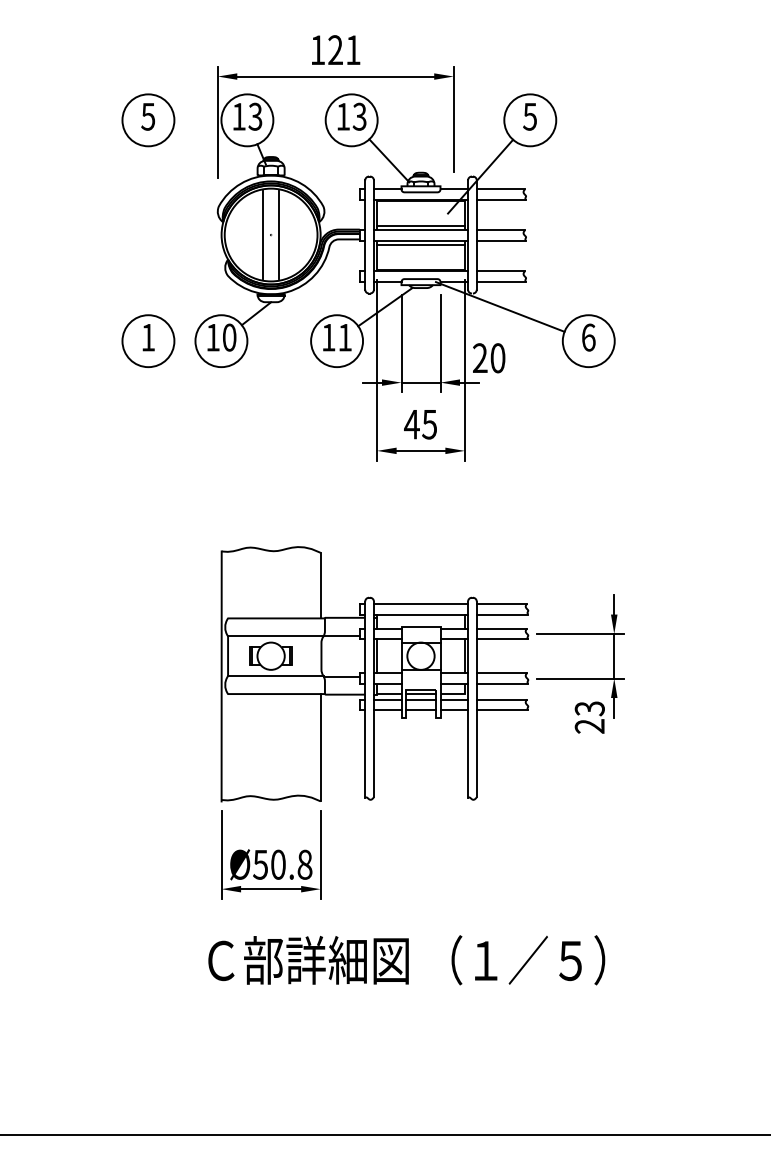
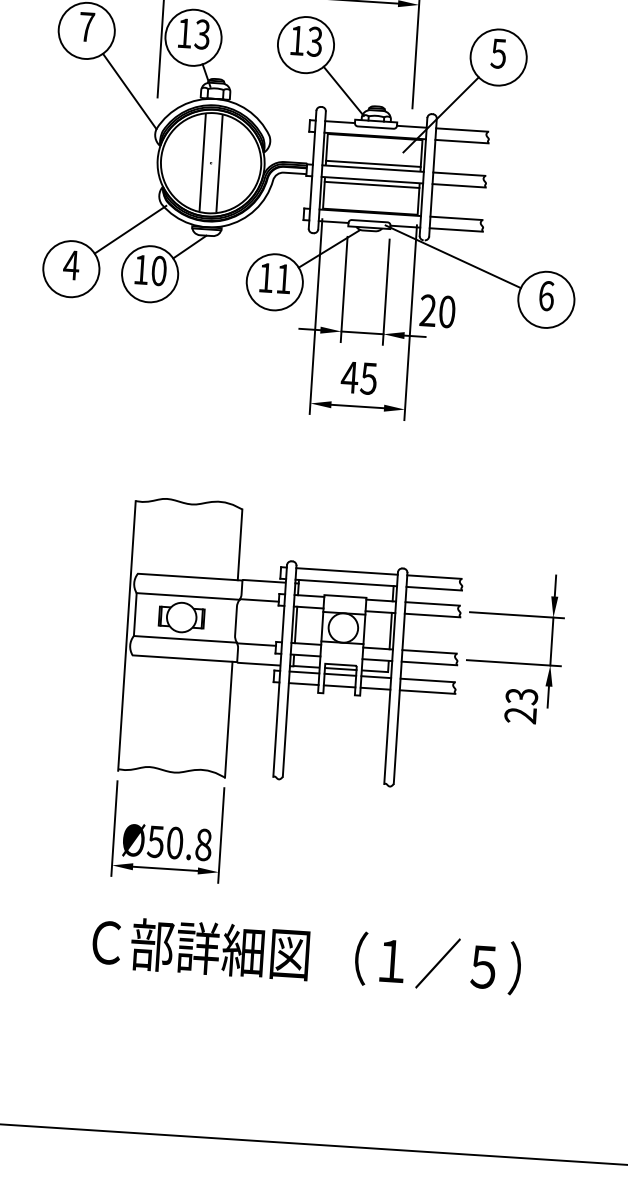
text: (148, 116) -> (87, 26), 5 -> 7
line: (191, 173) -> (129, 91), added
line: (200, 301) -> (130, 229), added
text: (147, 337) -> (70, 265), 1 -> 4

